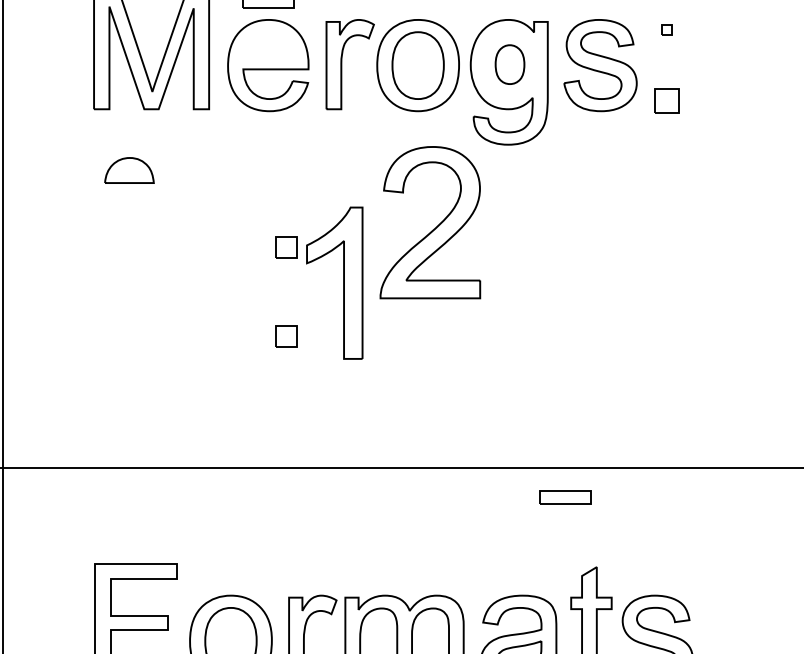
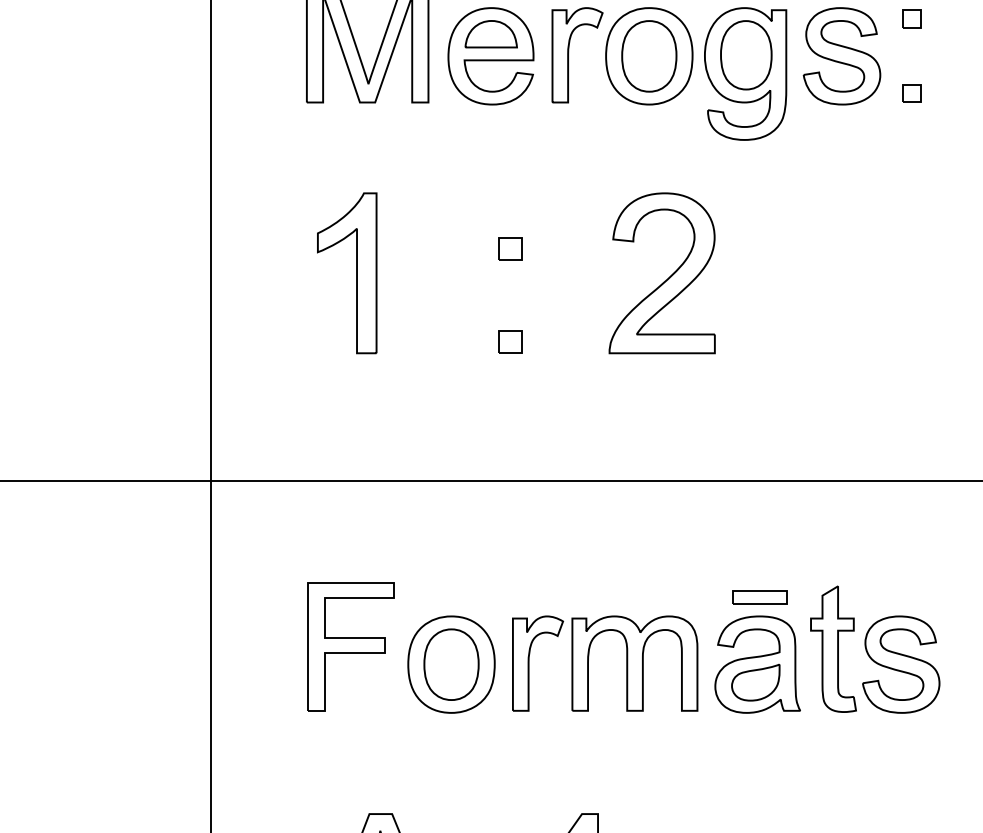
part: (666, 29) -> (911, 18), size x1.67
part: (510, 64) -> (746, 55), size x1.67
part: (666, 100) -> (911, 93), size x0.71
part: (128, 170) -> (490, 34), moved
part: (435, 227) -> (667, 278), moved
part: (343, 283) -> (356, 273), moved
part: (565, 497) -> (759, 597), moved

